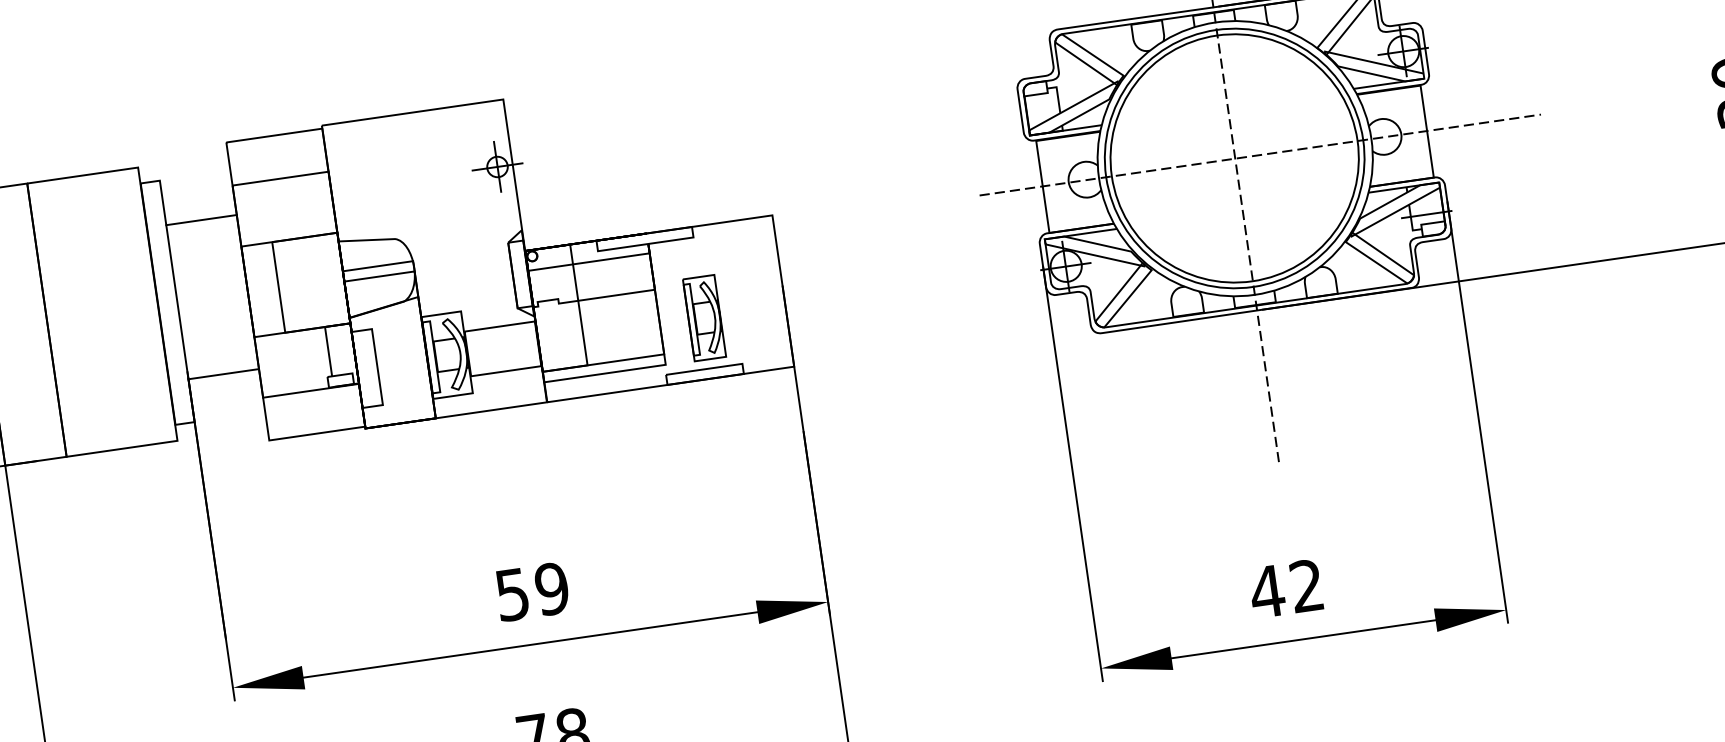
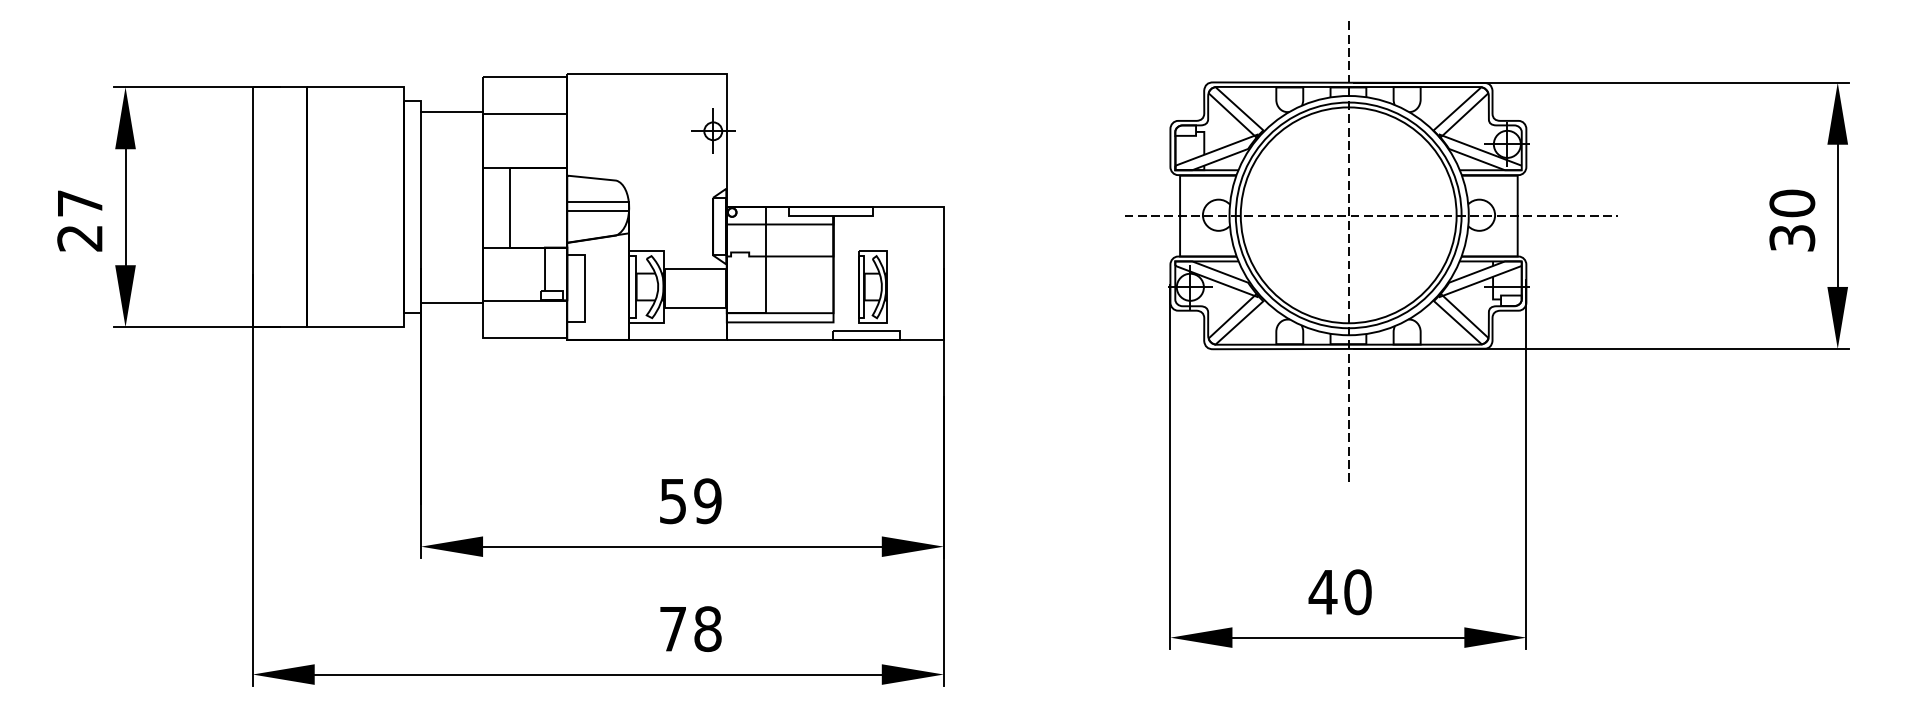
line: (200, 220) -> (451, 112), moved
line: (223, 374) -> (451, 302), moved
text: (1306, 586) -> (1357, 592), 42 -> 40

